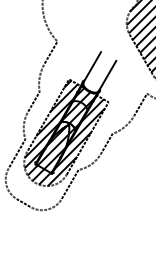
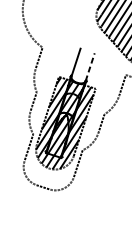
line: (107, 75) -> (90, 66), solid -> dashed

